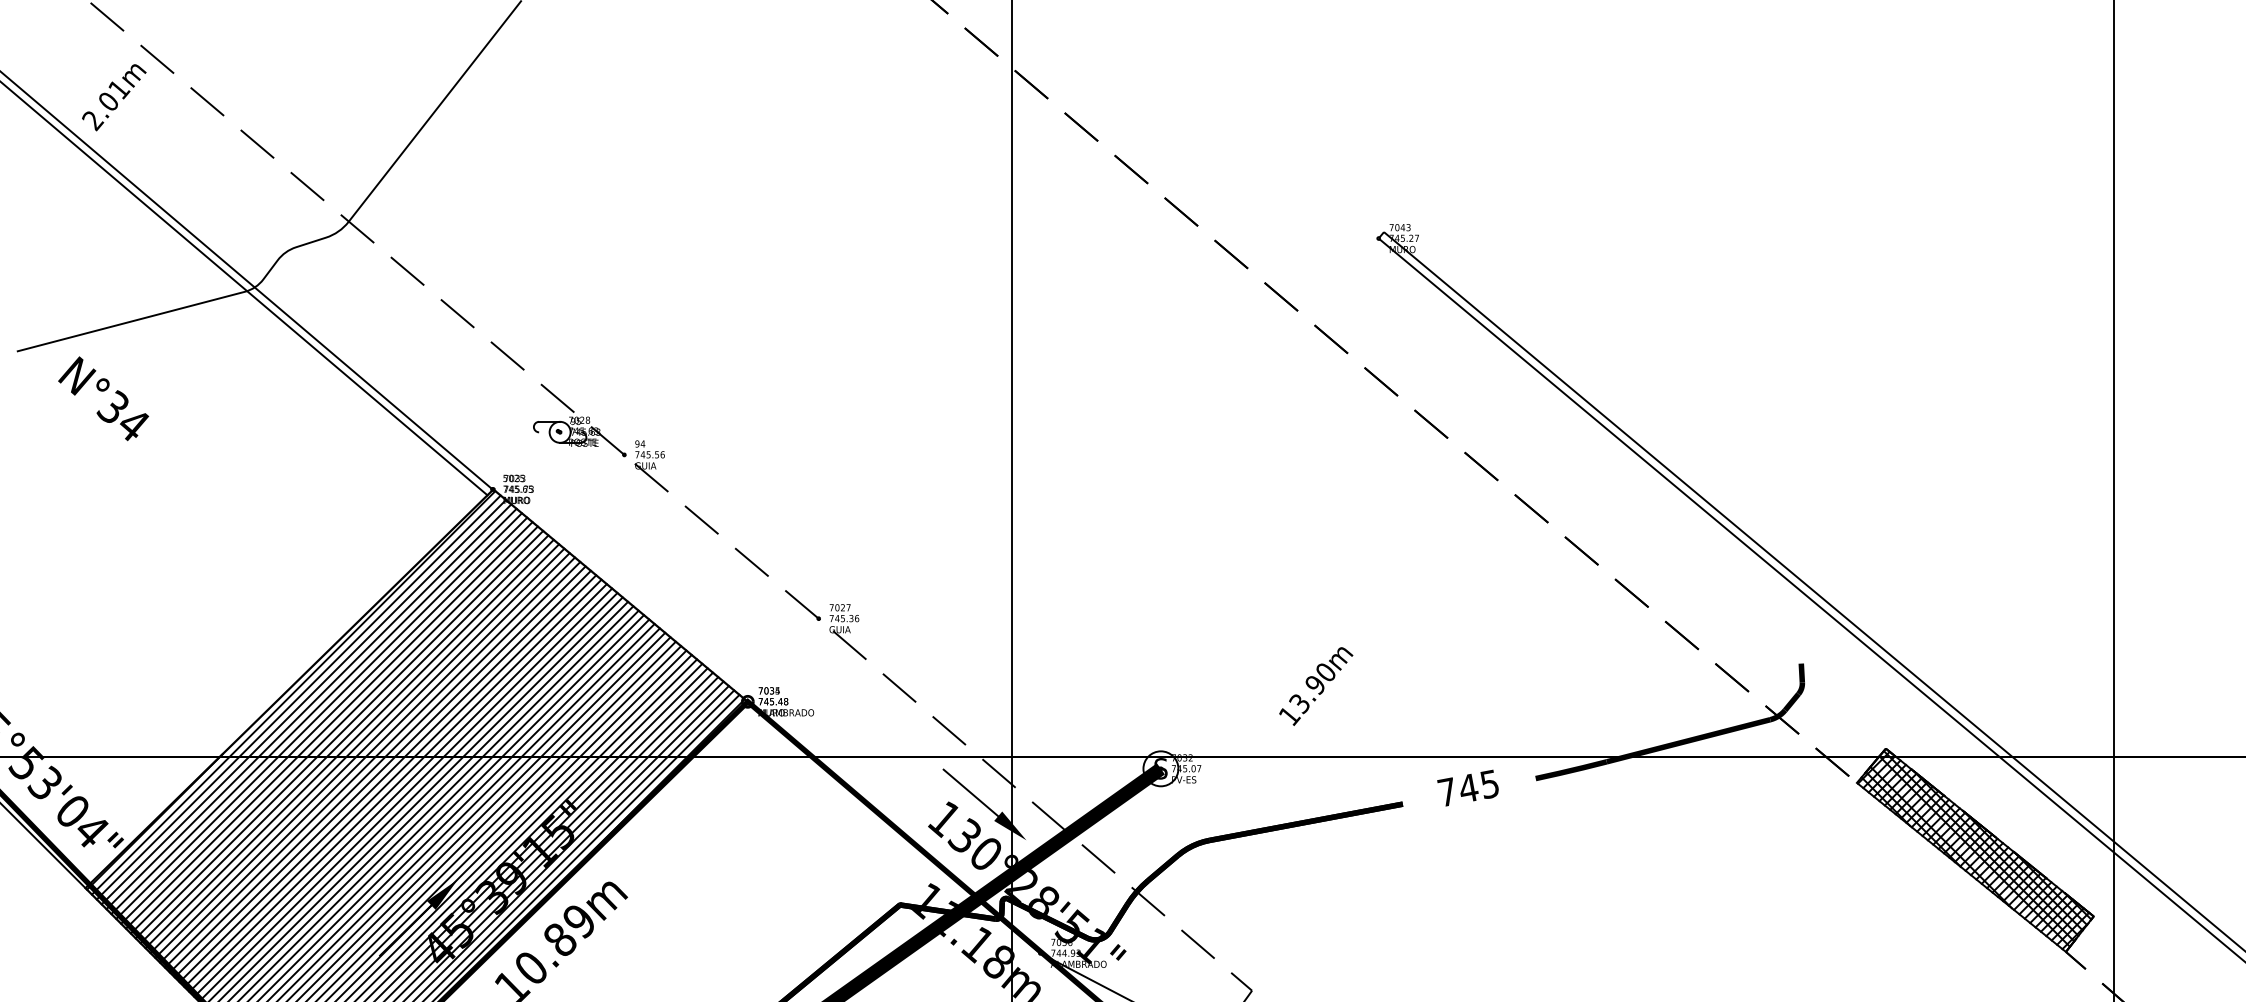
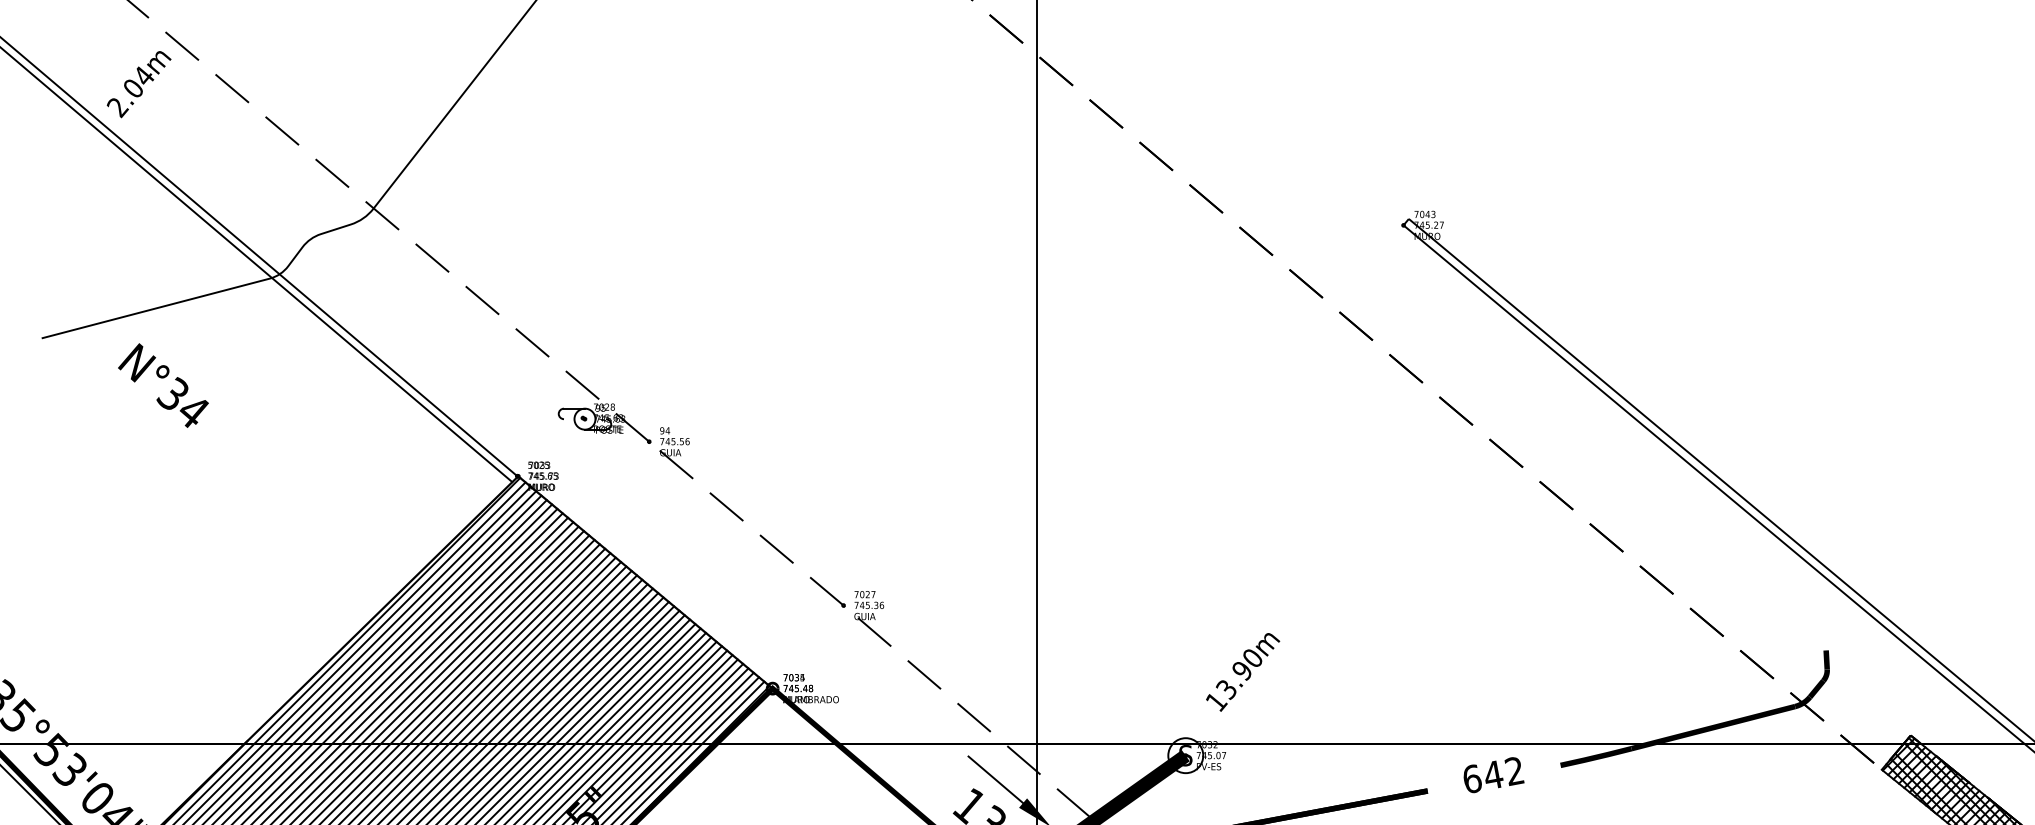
text: (119, 89) -> (144, 76), 2.01m -> 2.04m
text: (103, 398) -> (163, 385), moved
text: (1316, 686) -> (1243, 672), moved
text: (1468, 787) -> (1493, 774), 745 -> 642

